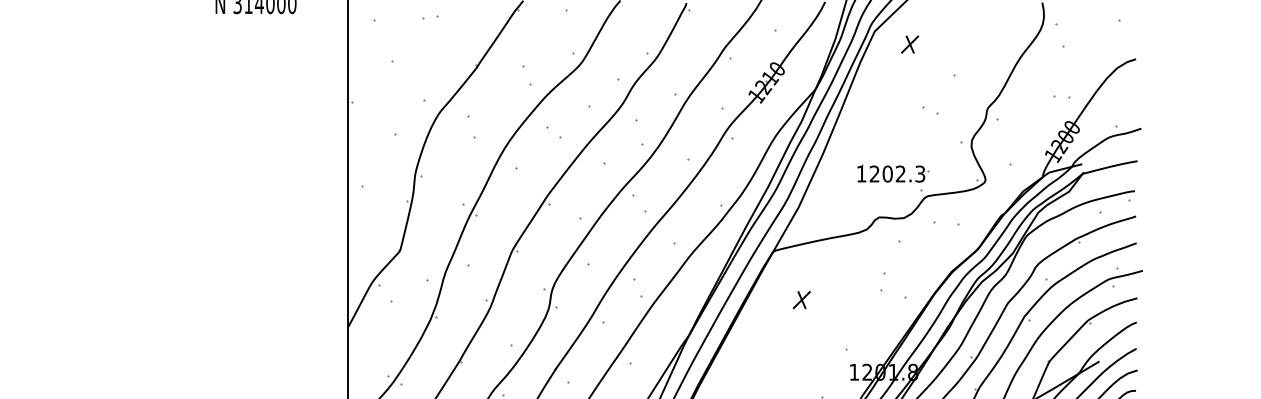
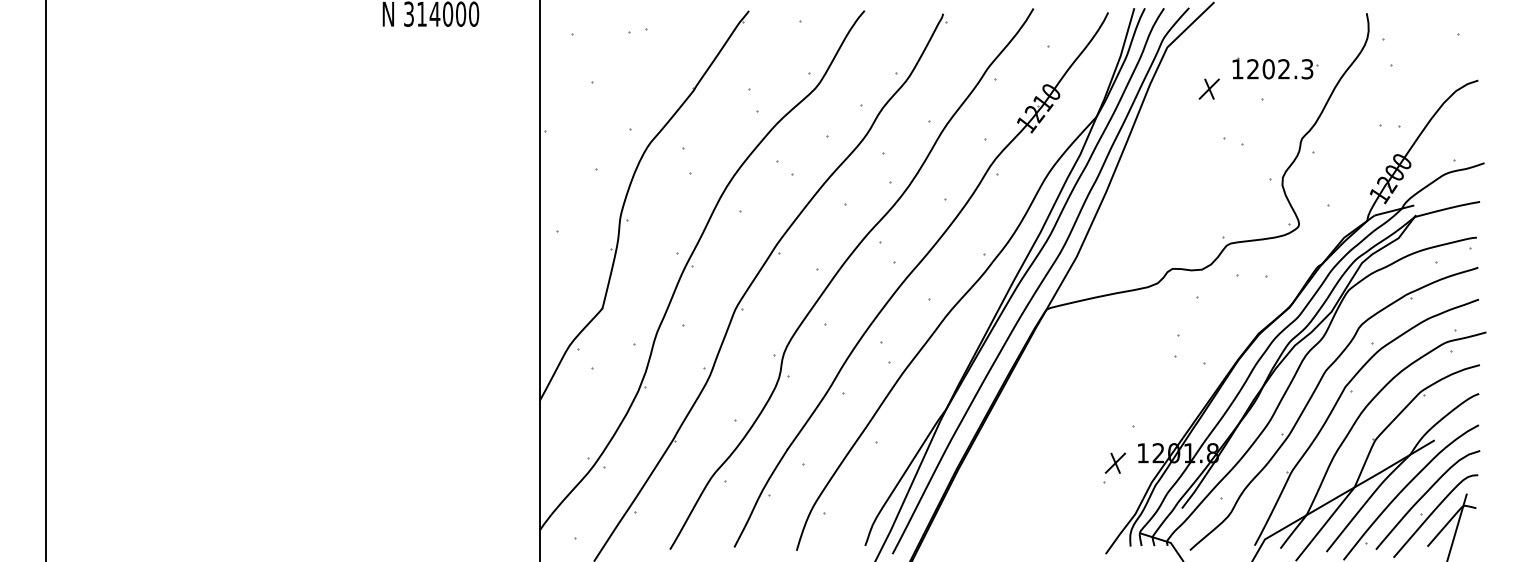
part: (909, 44) -> (1208, 88), moved
part: (893, 173) -> (1275, 68), moved
part: (801, 299) -> (1115, 462), moved

